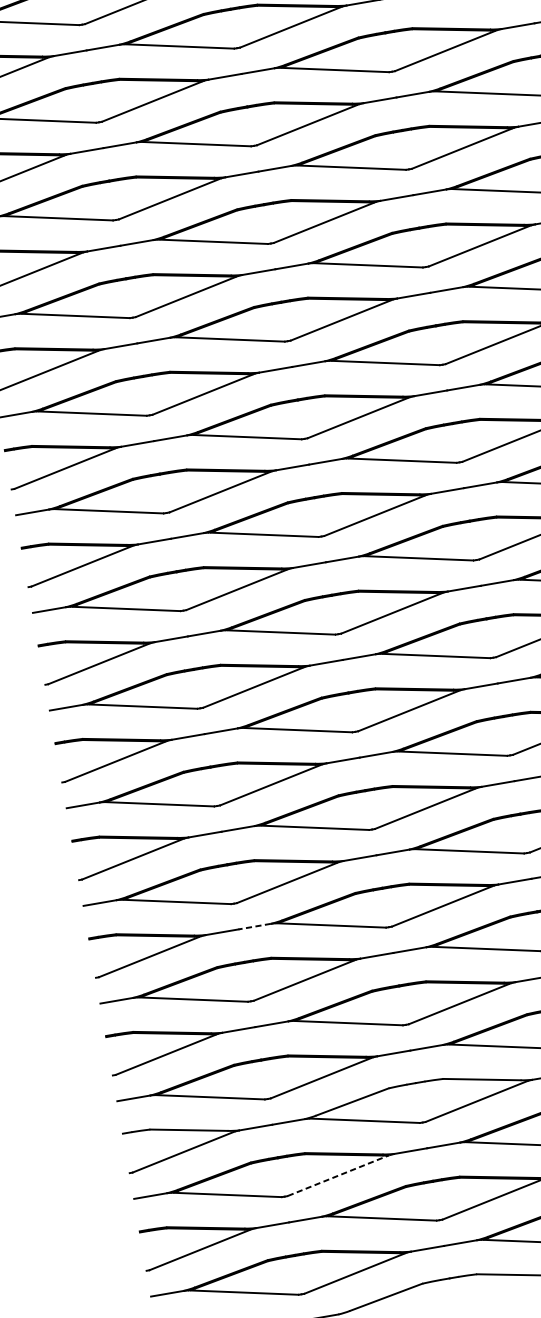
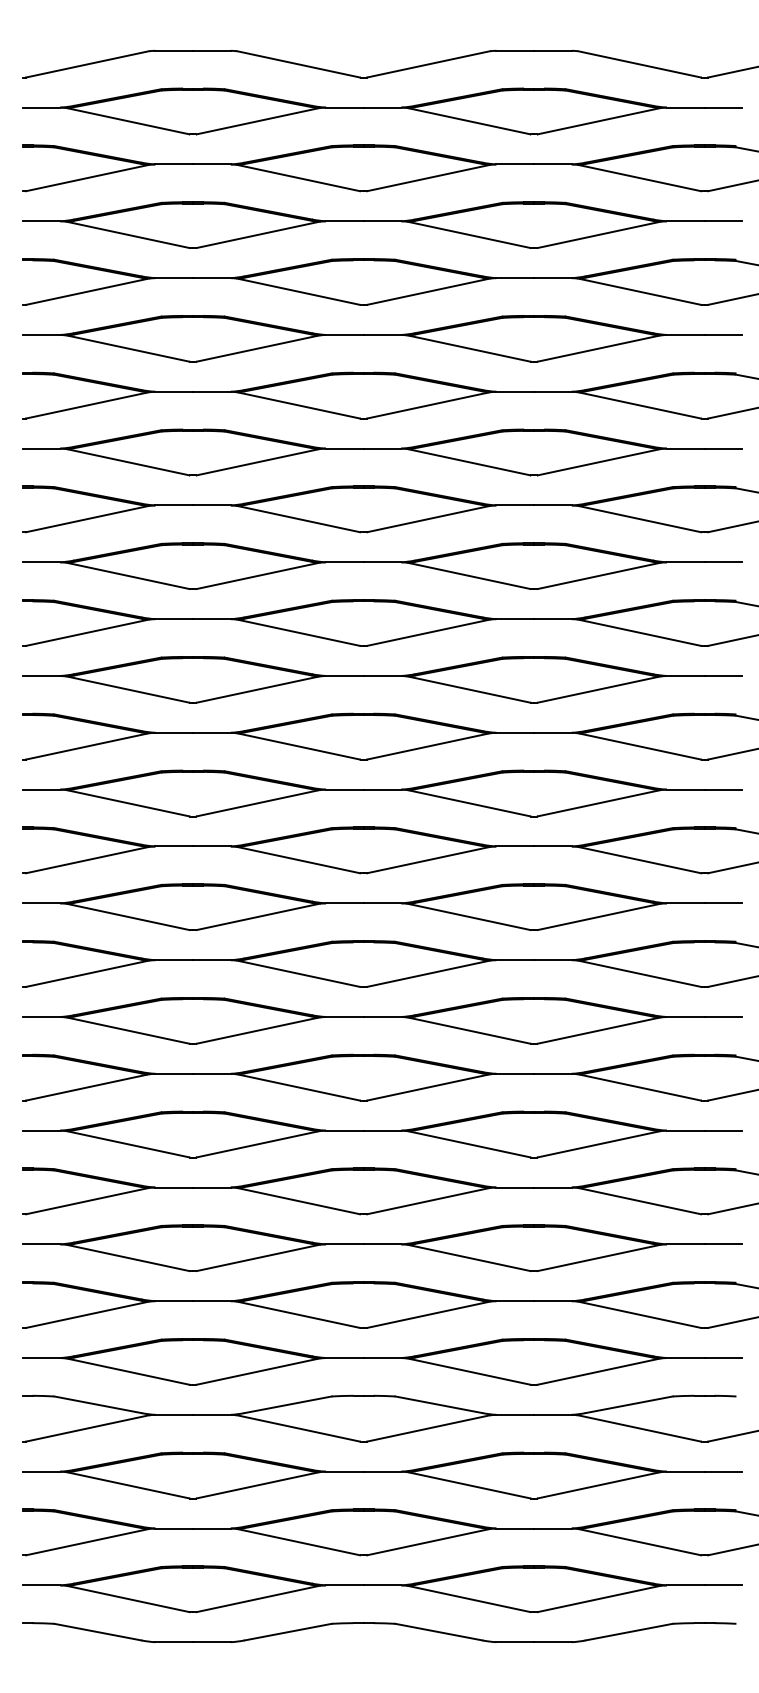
line: (254, 926) -> (211, 1187), dashed -> solid
line: (338, 1175) -> (258, 1485), dashed -> solid

